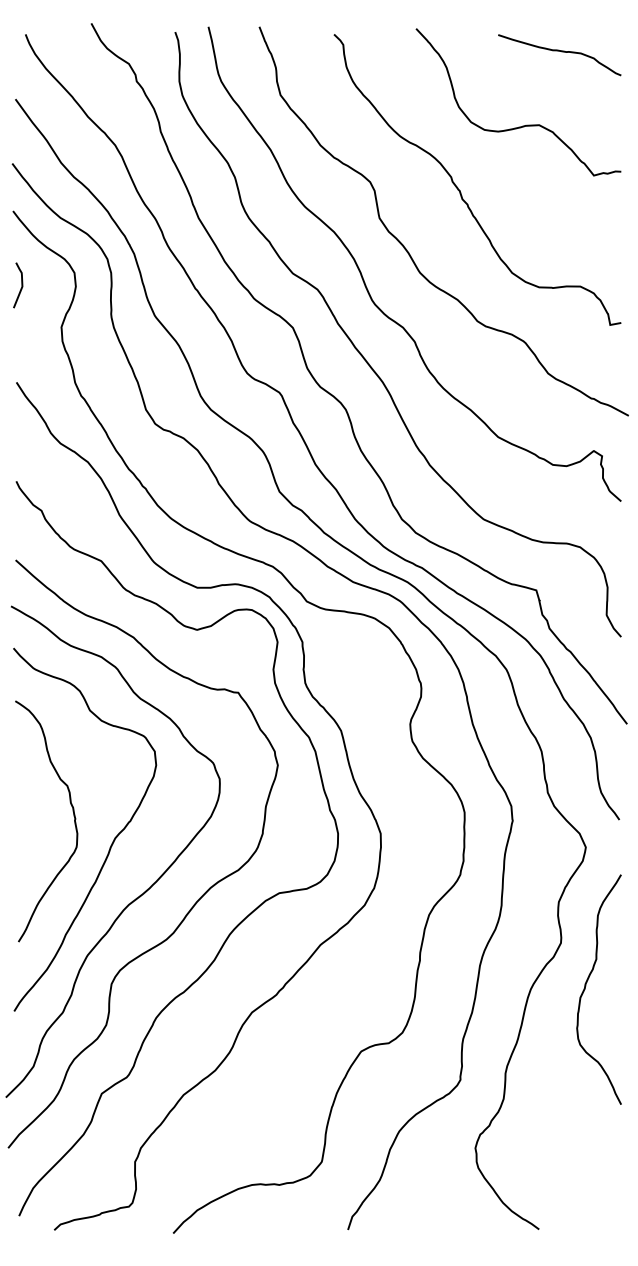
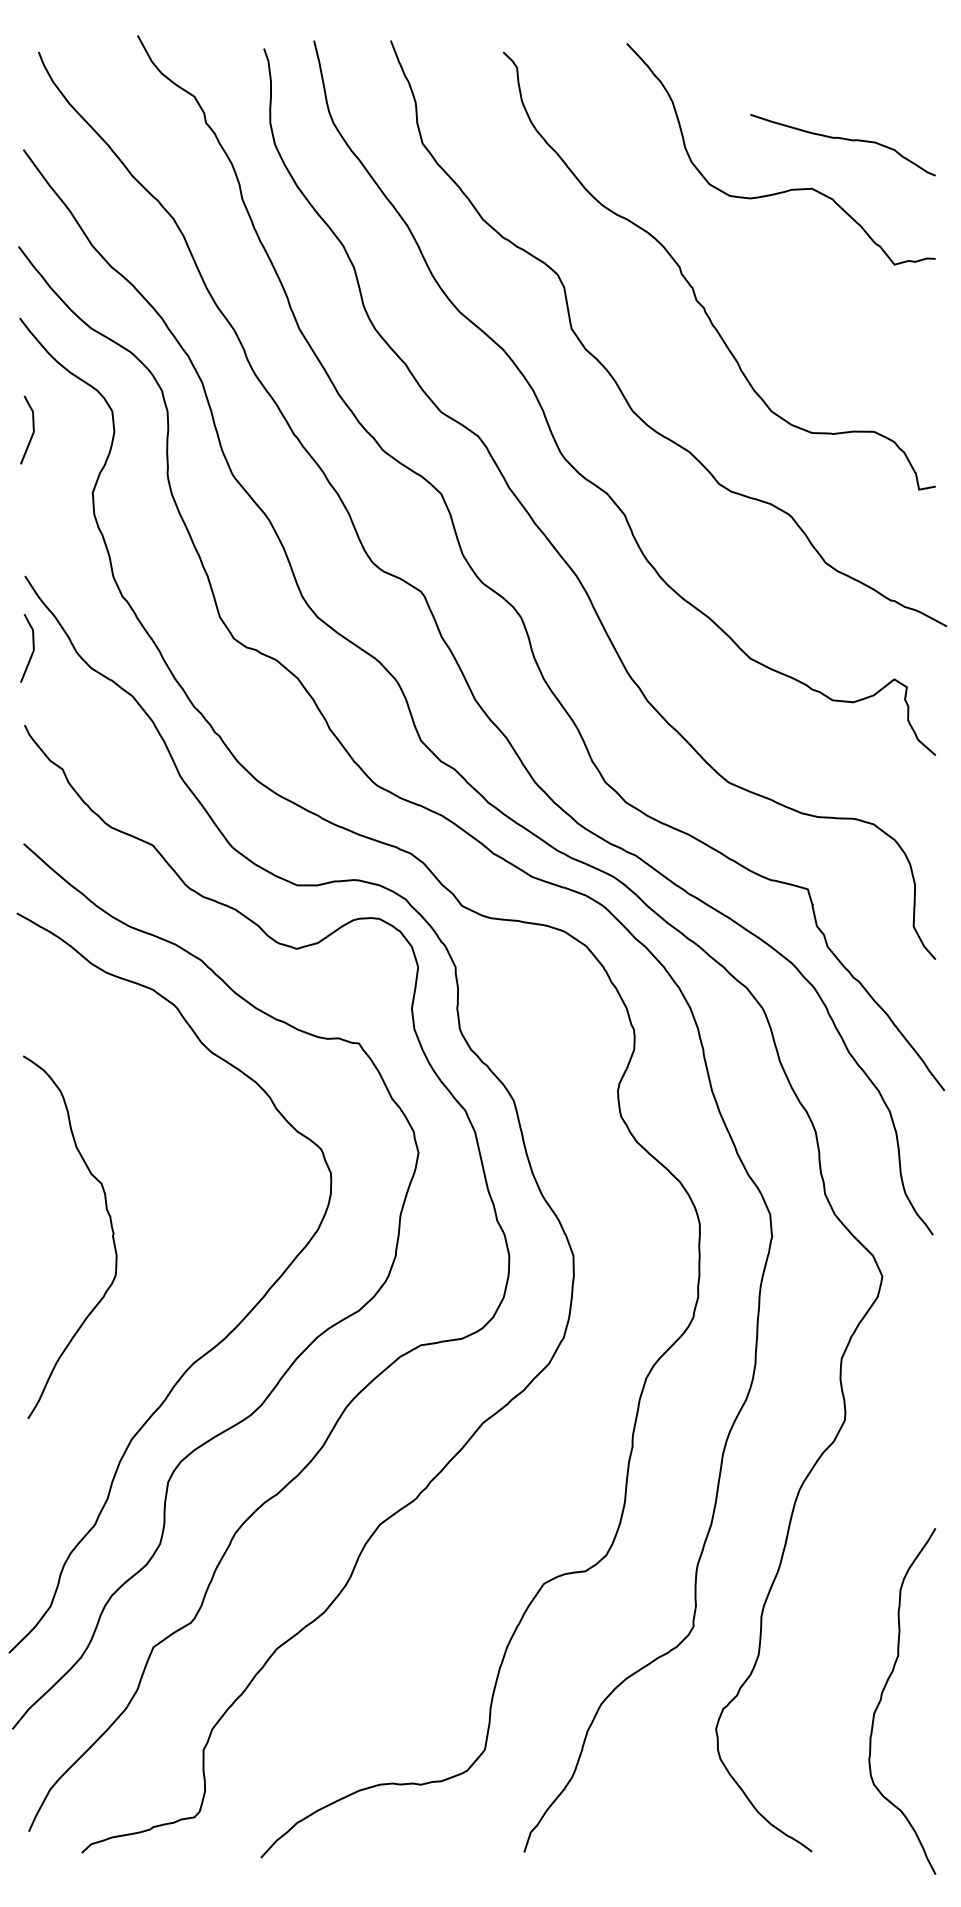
curve: (561, 52) -> (845, 141), moved
curve: (21, 430) -> (32, 648), added
curve: (111, 843) -> (168, 1270), removed
curve: (586, 986) -> (883, 1696), moved

